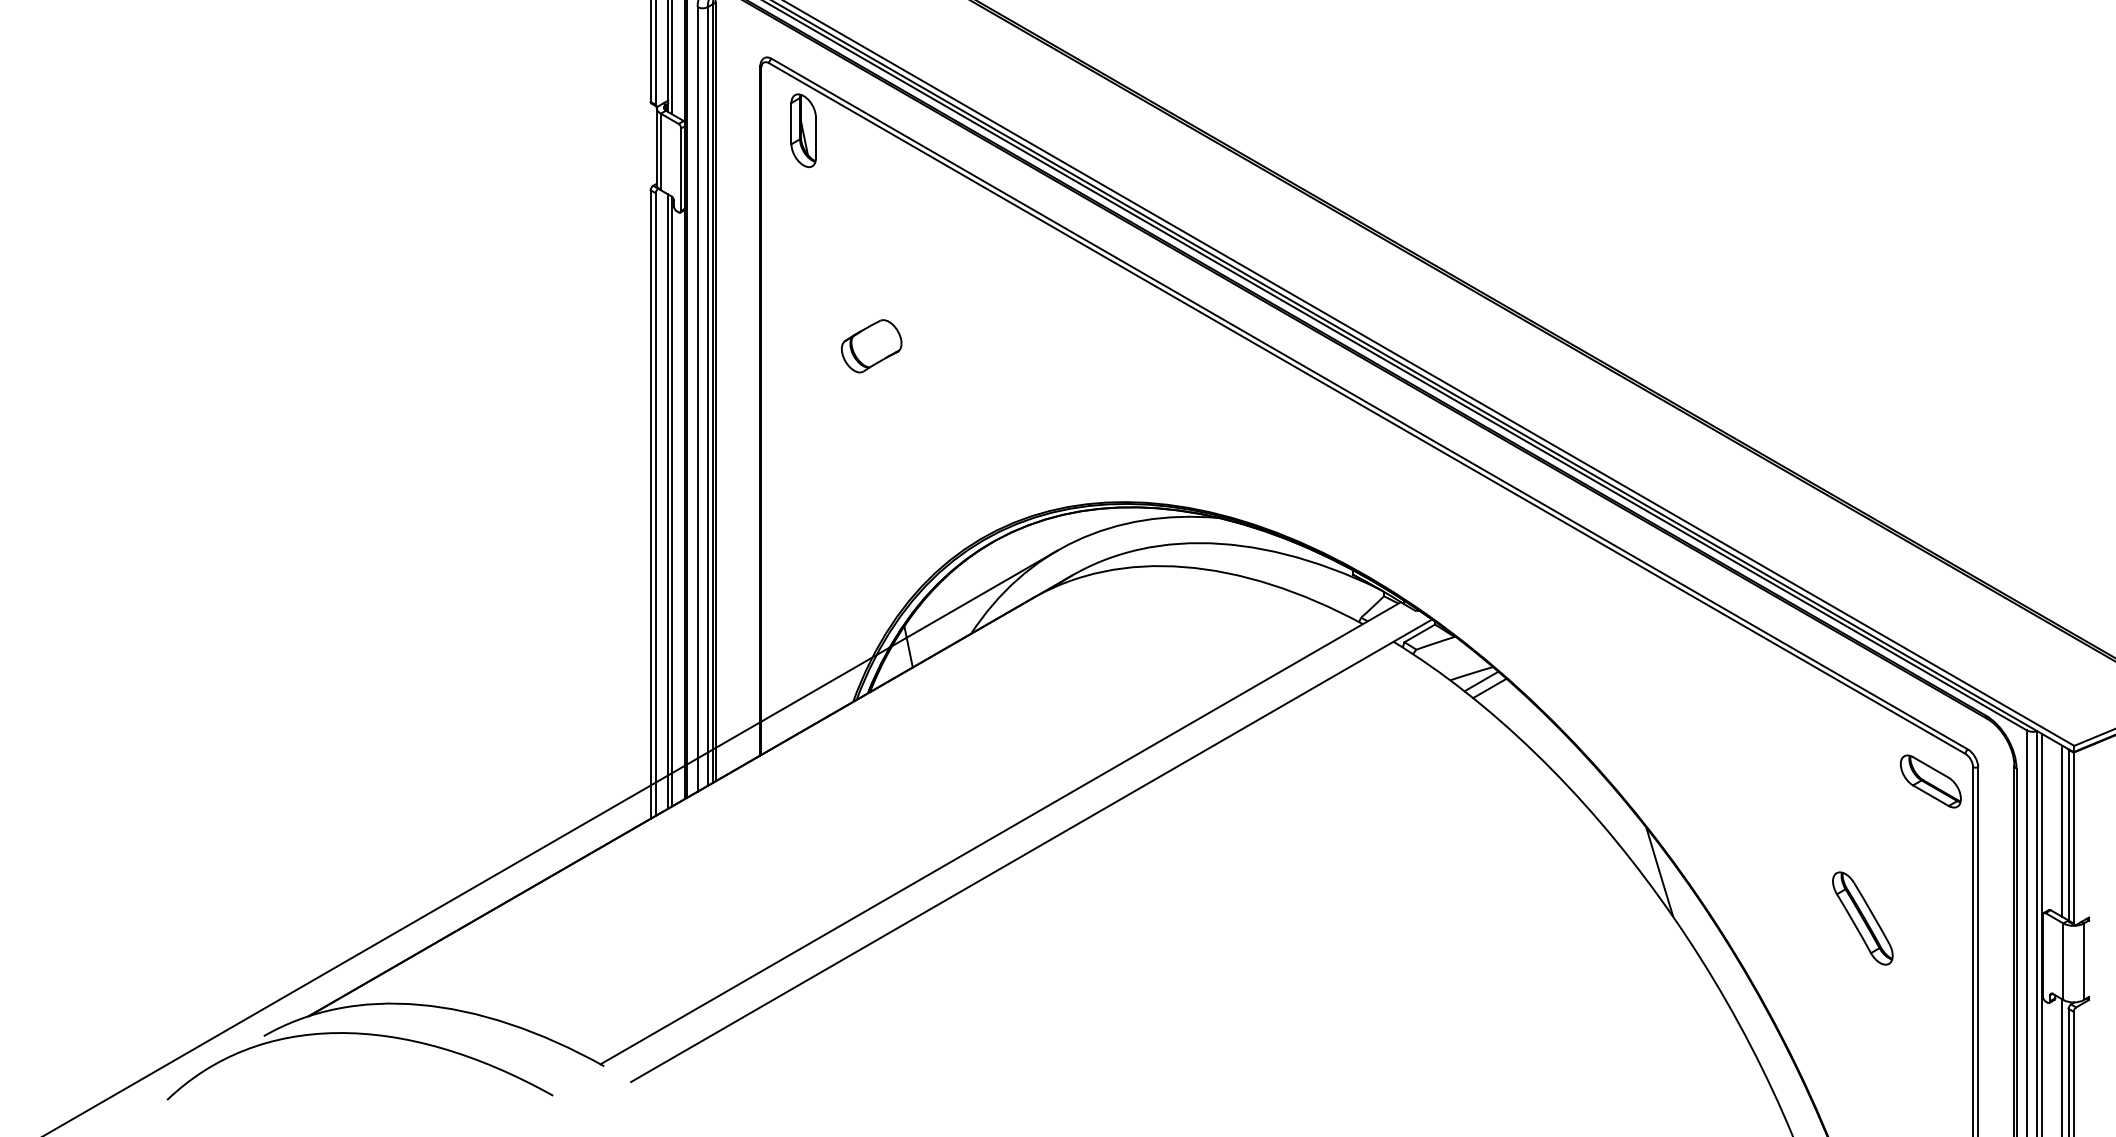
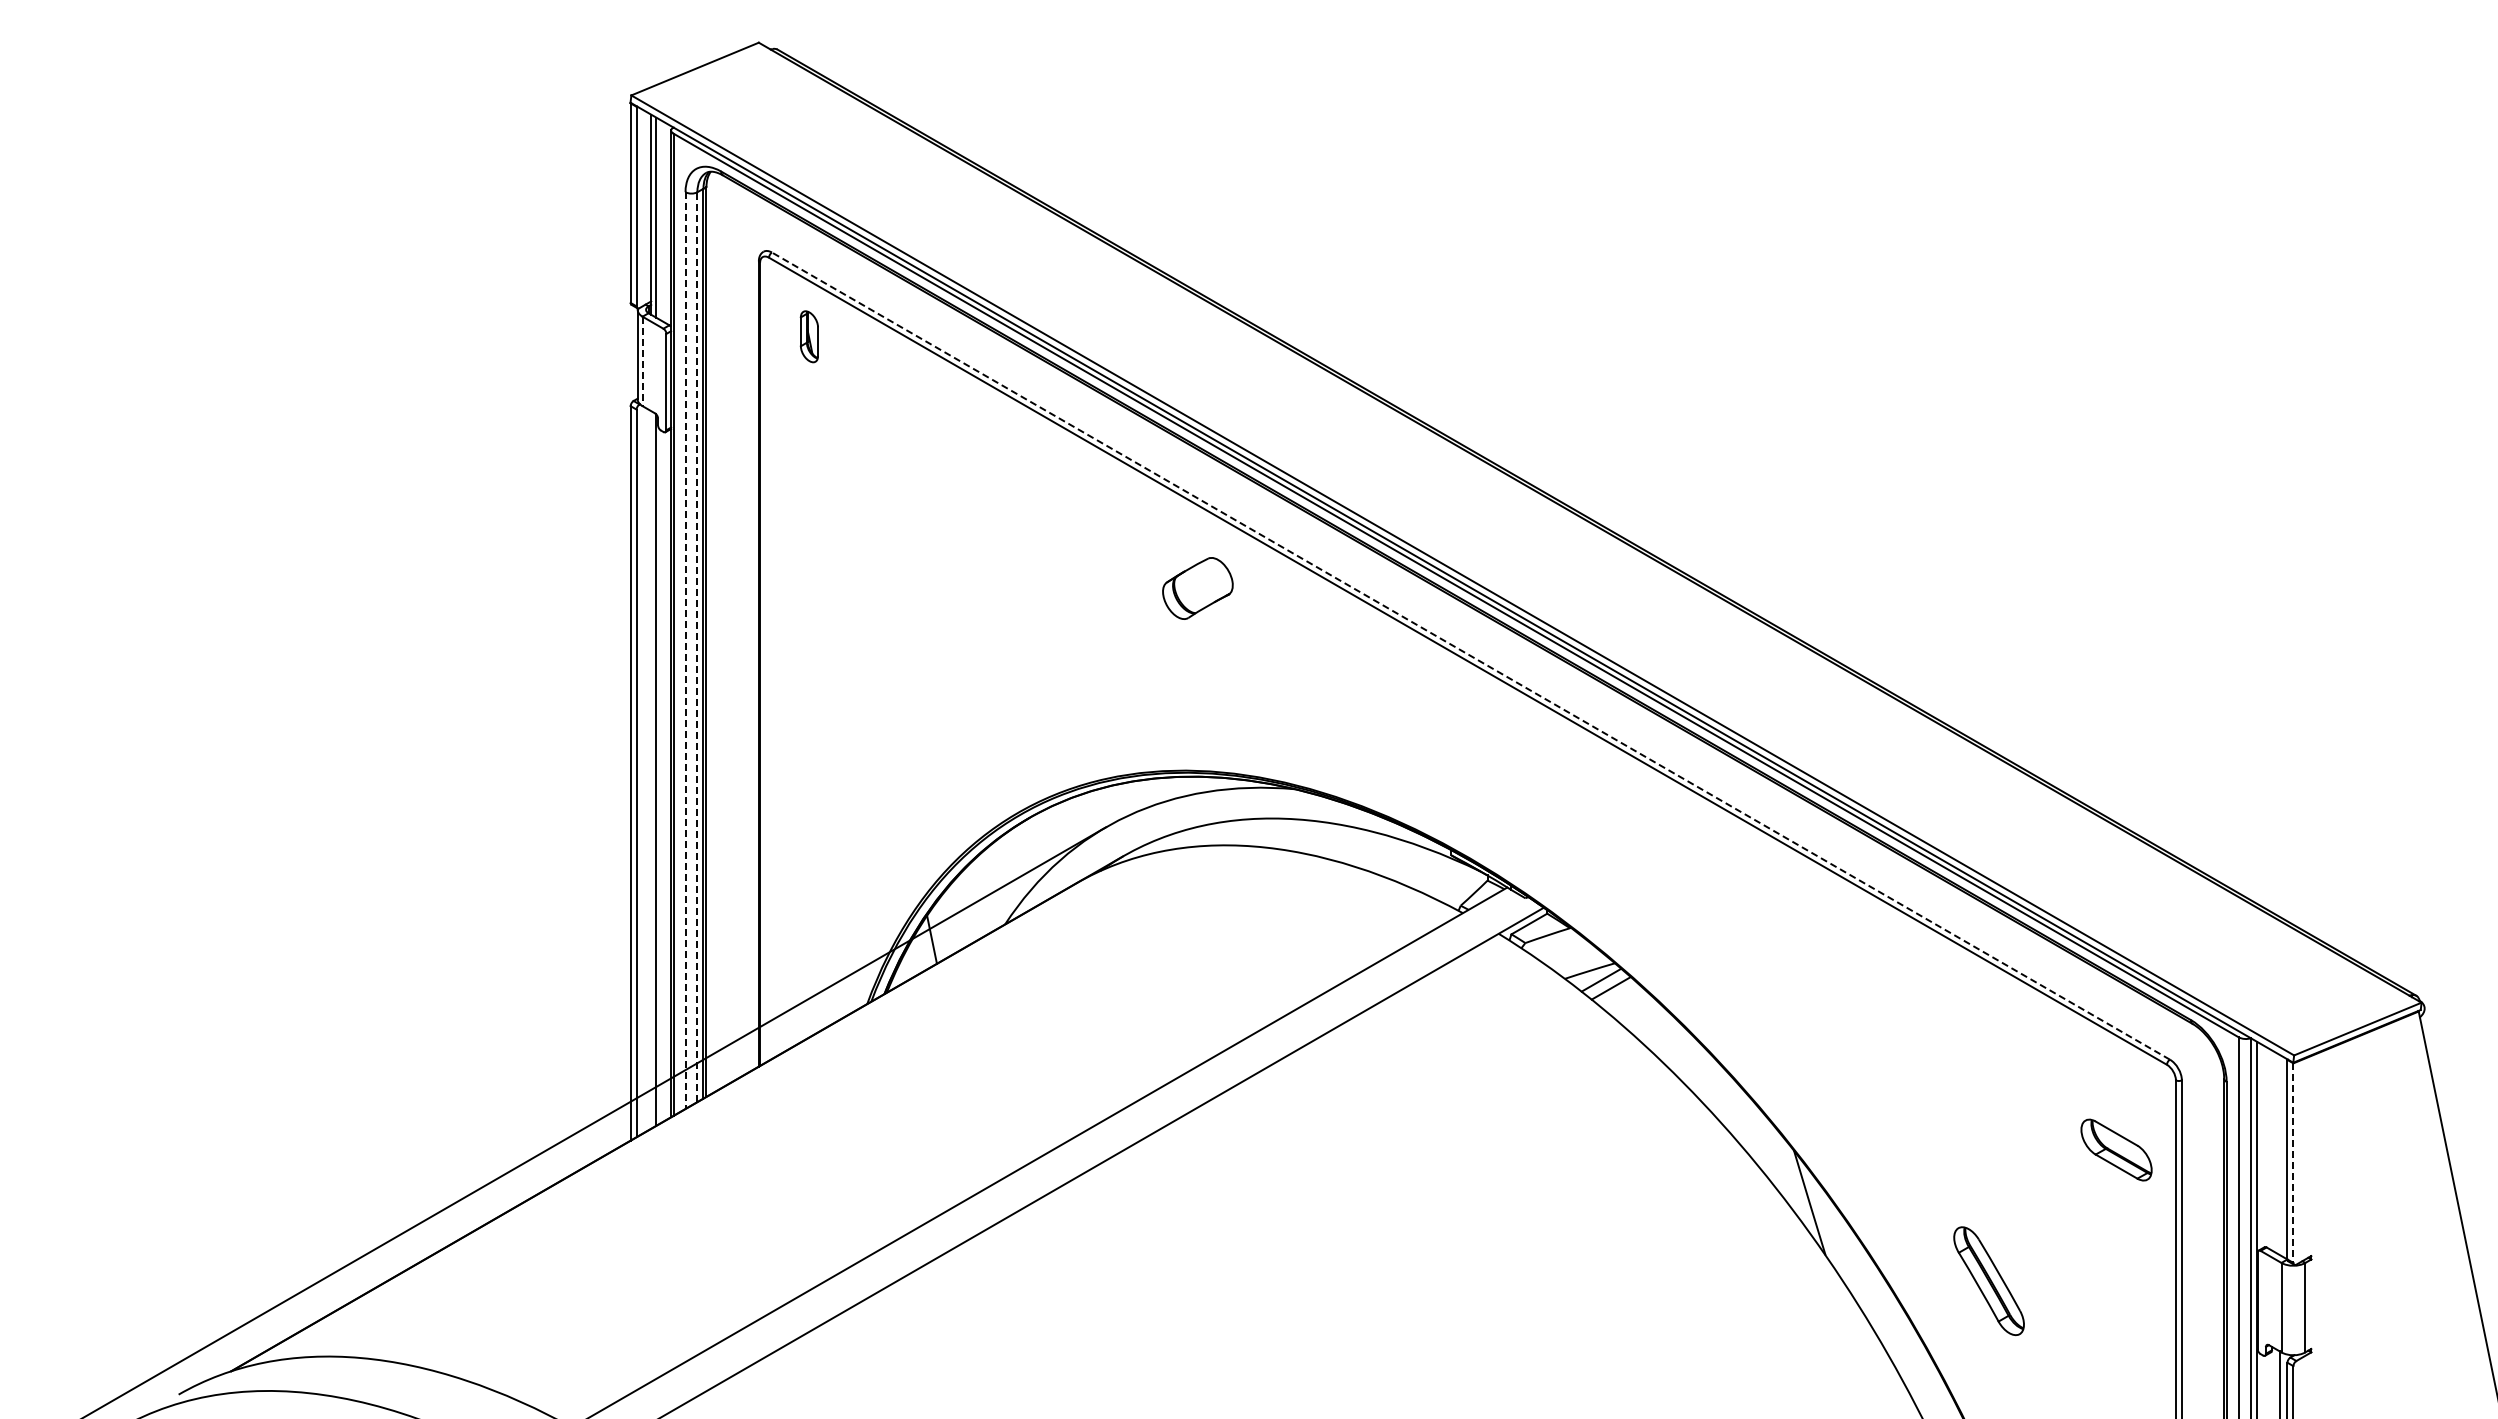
part: (803, 130) -> (809, 336), size x0.6
line: (660, 152) -> (642, 361), solid -> dashed
part: (871, 346) -> (1197, 588), moved
line: (707, 396) -> (697, 647), solid -> dashed
line: (697, 400) -> (685, 651), solid -> dashed
line: (1369, 403) -> (1470, 655), solid -> dashed
line: (668, 501) -> (651, 769), removed
part: (1930, 781) -> (2116, 1149), moved
line: (2061, 830) -> (2279, 1154), removed
line: (2073, 838) -> (2293, 1163), solid -> dashed
part: (1862, 918) -> (1988, 1281), moved

